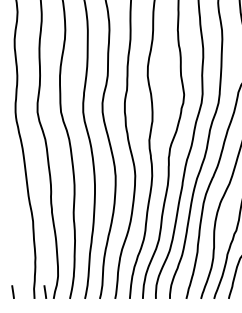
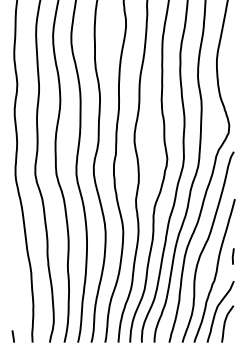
line: (44, 292) -> (41, 336), removed

